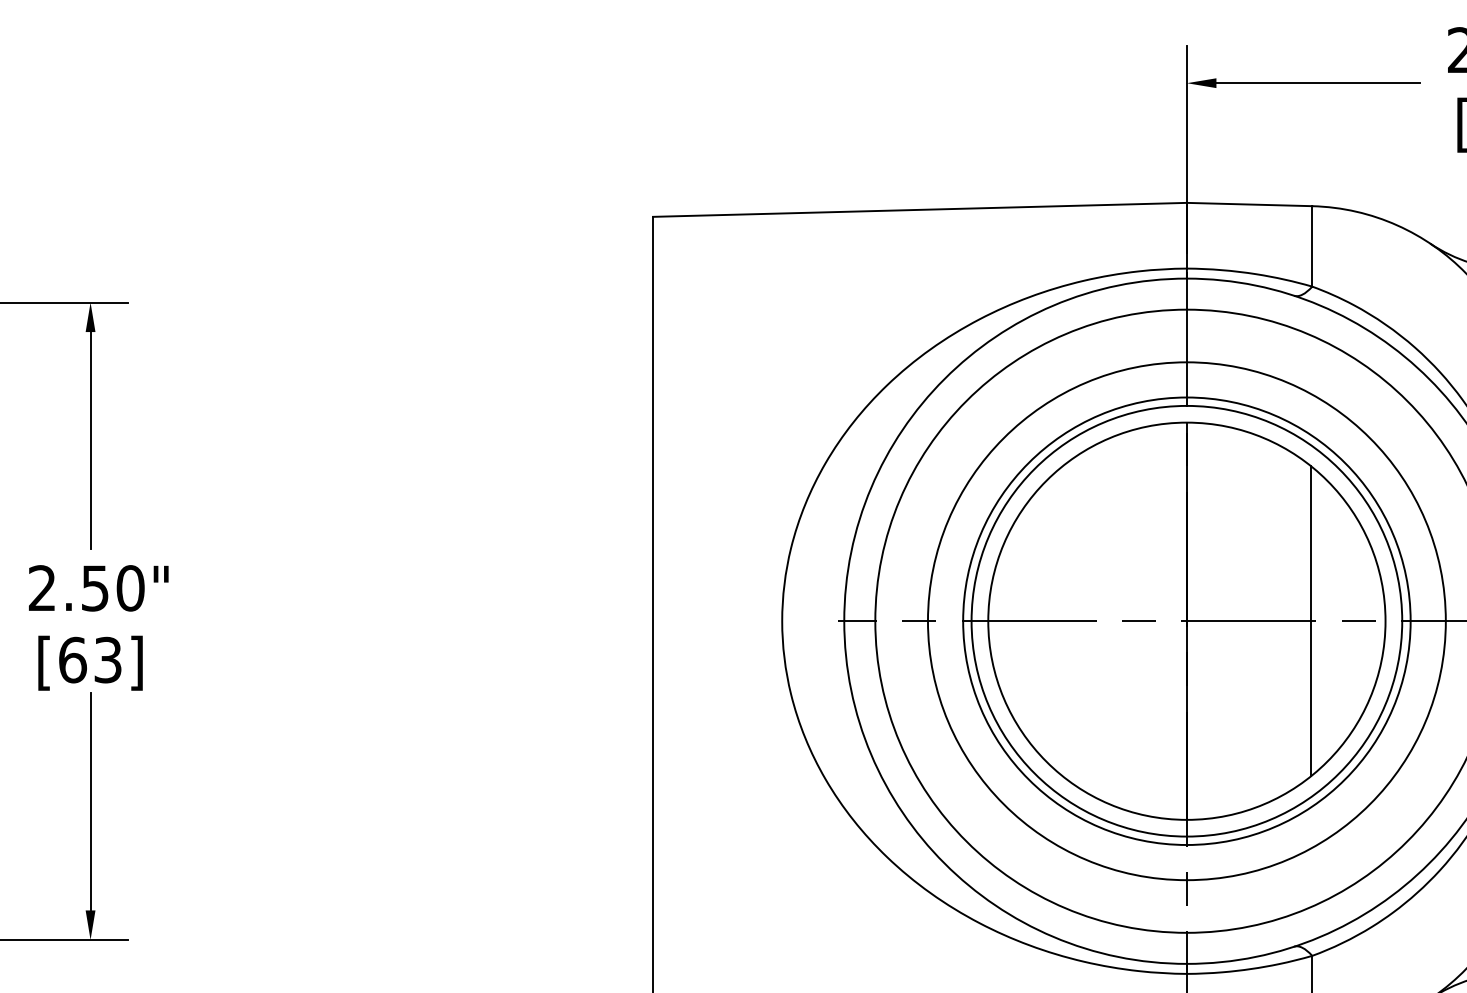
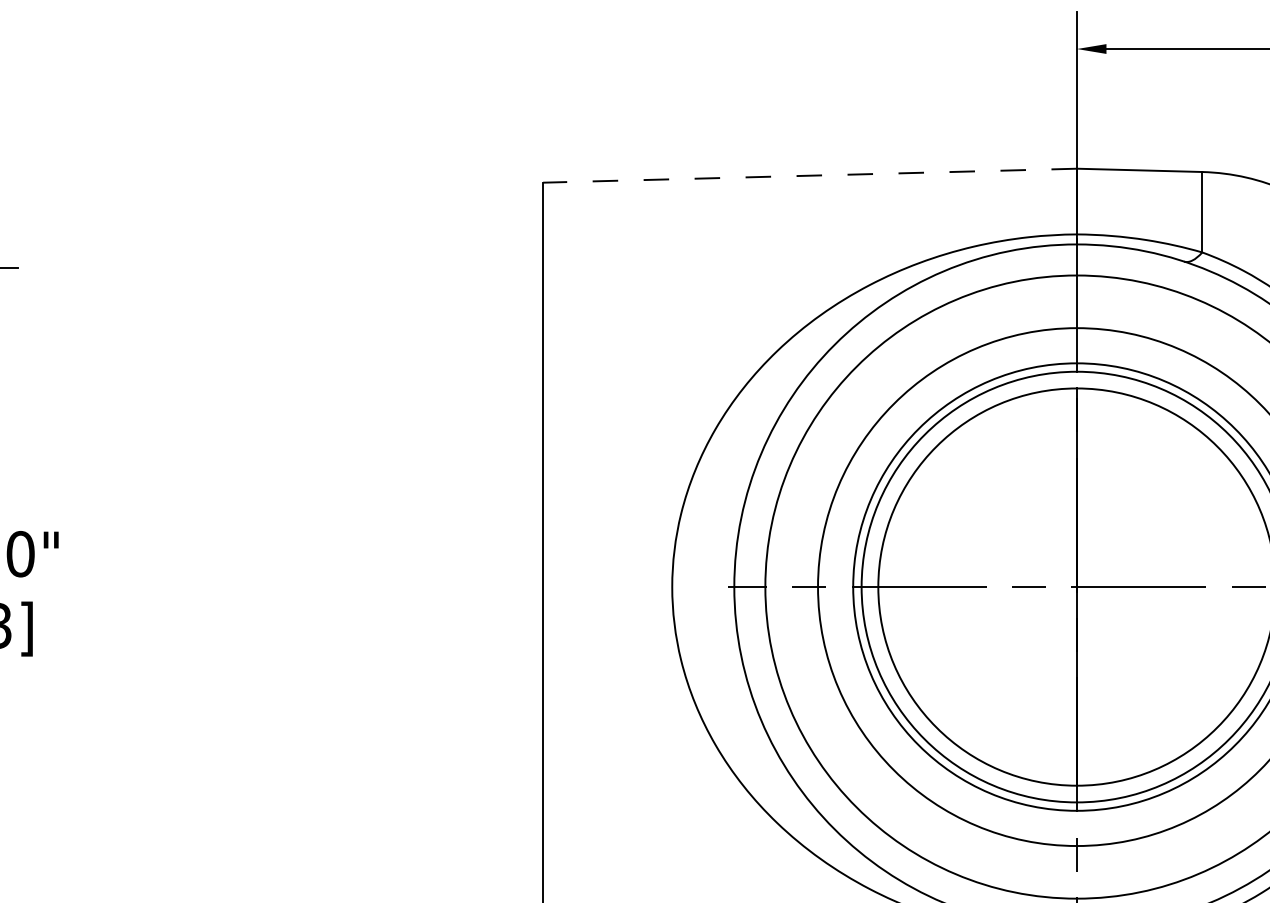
line: (919, 209) -> (809, 175), solid -> dashed
line: (1311, 621) -> (1201, 587), removed

